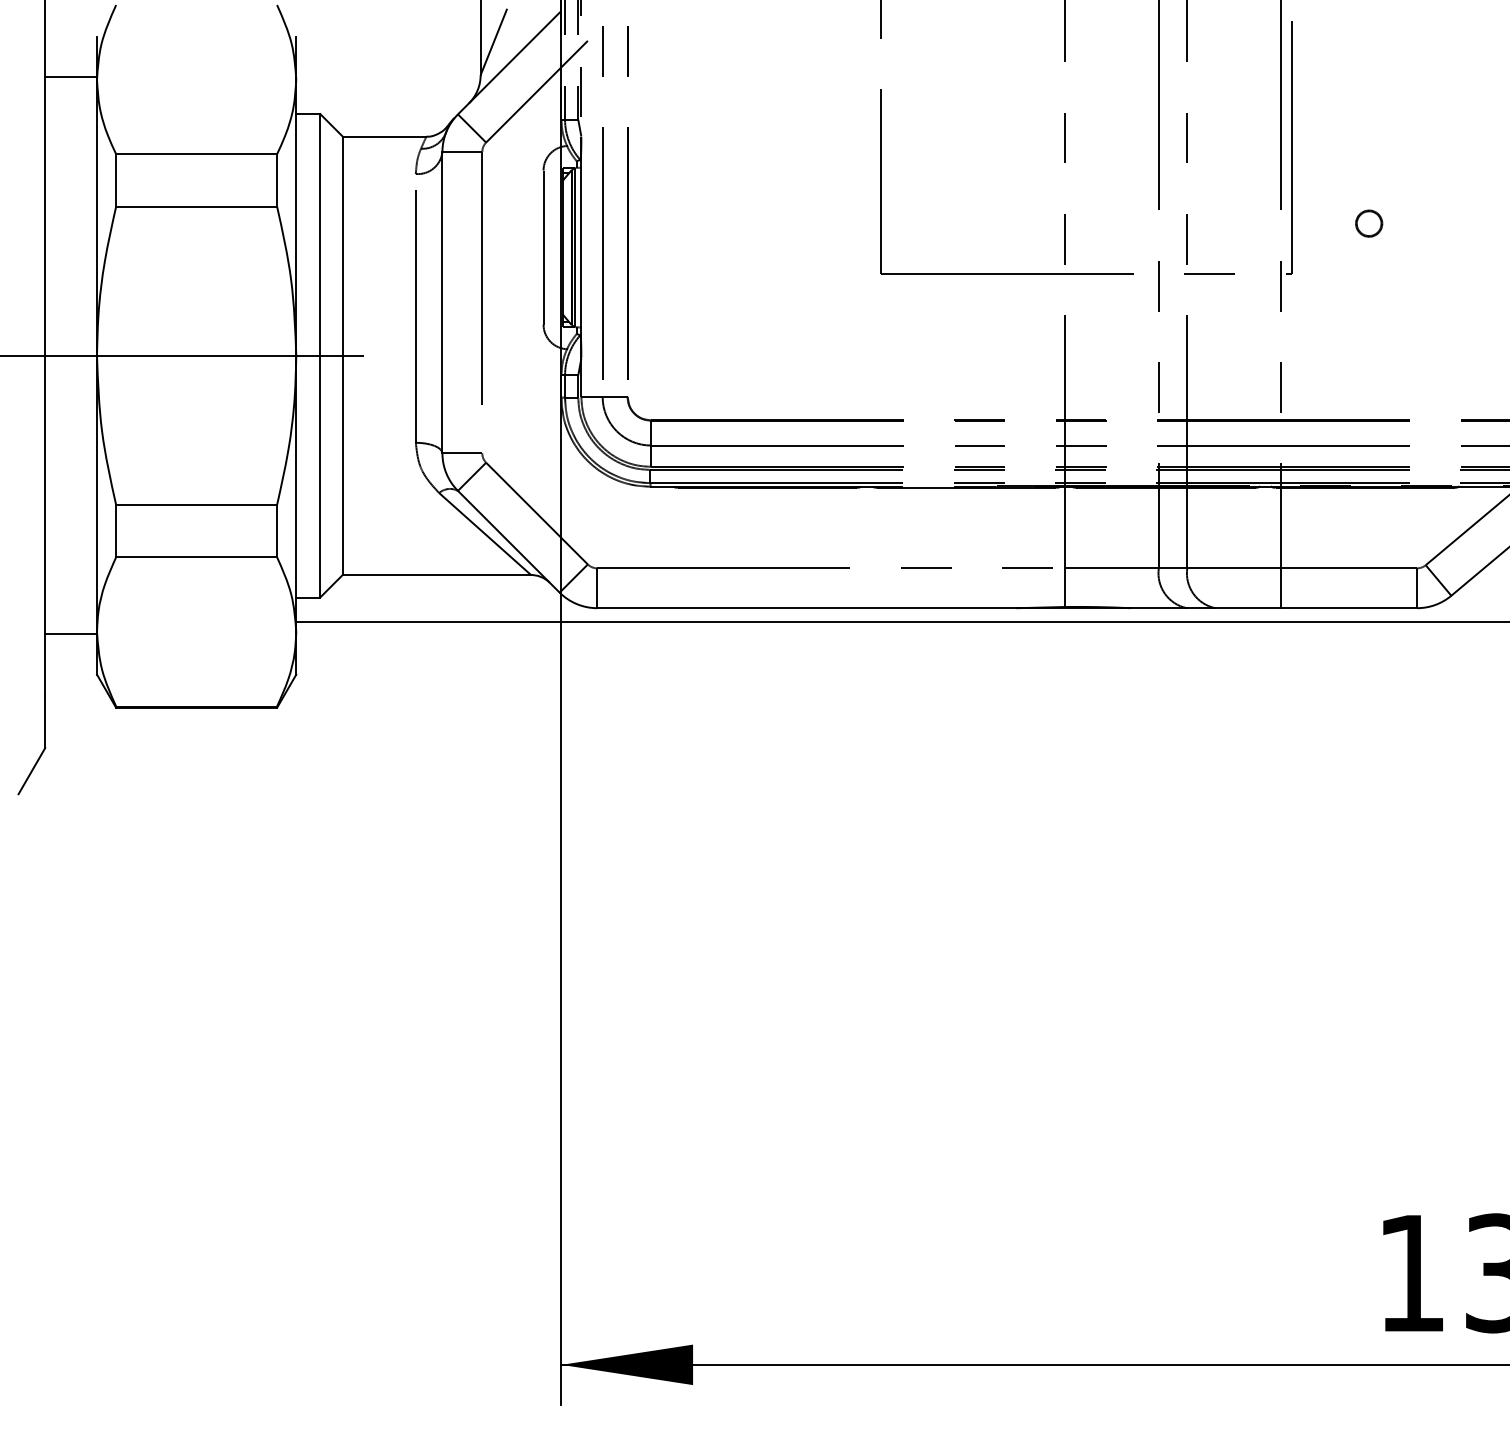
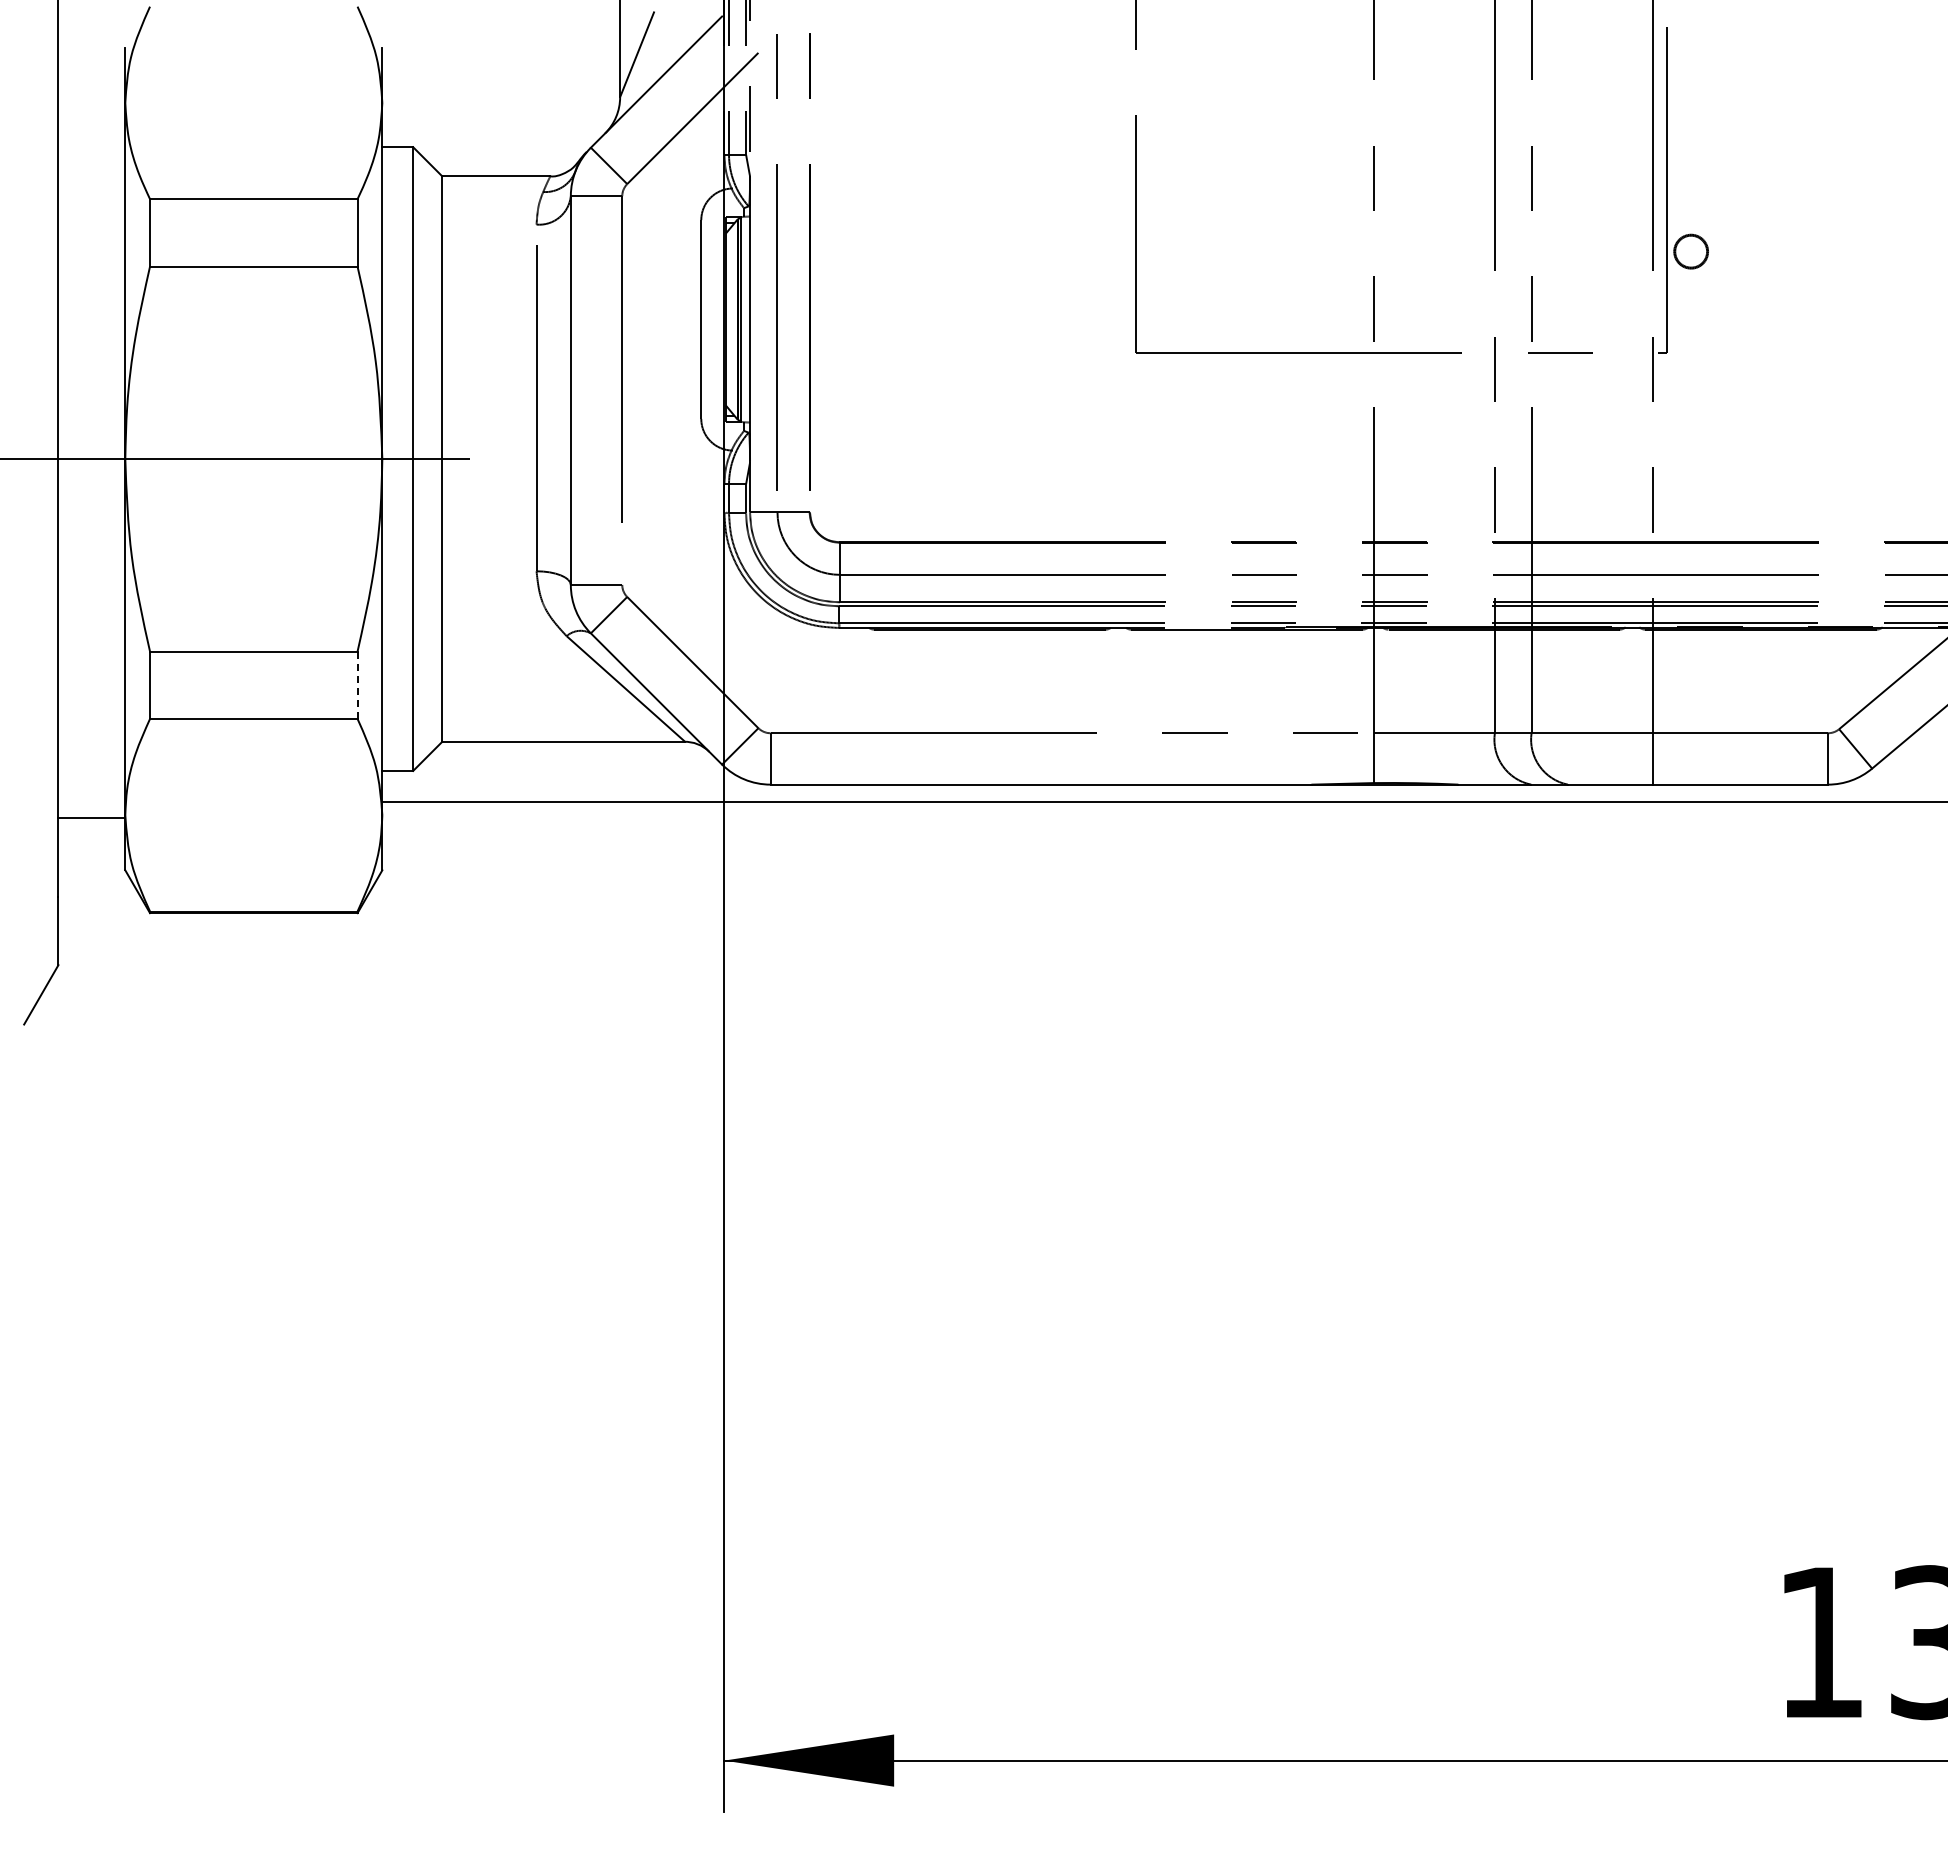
line: (70, 77) -> (91, 100), removed
part: (1368, 223) -> (1690, 251), moved
line: (277, 531) -> (357, 685), solid -> dashed

